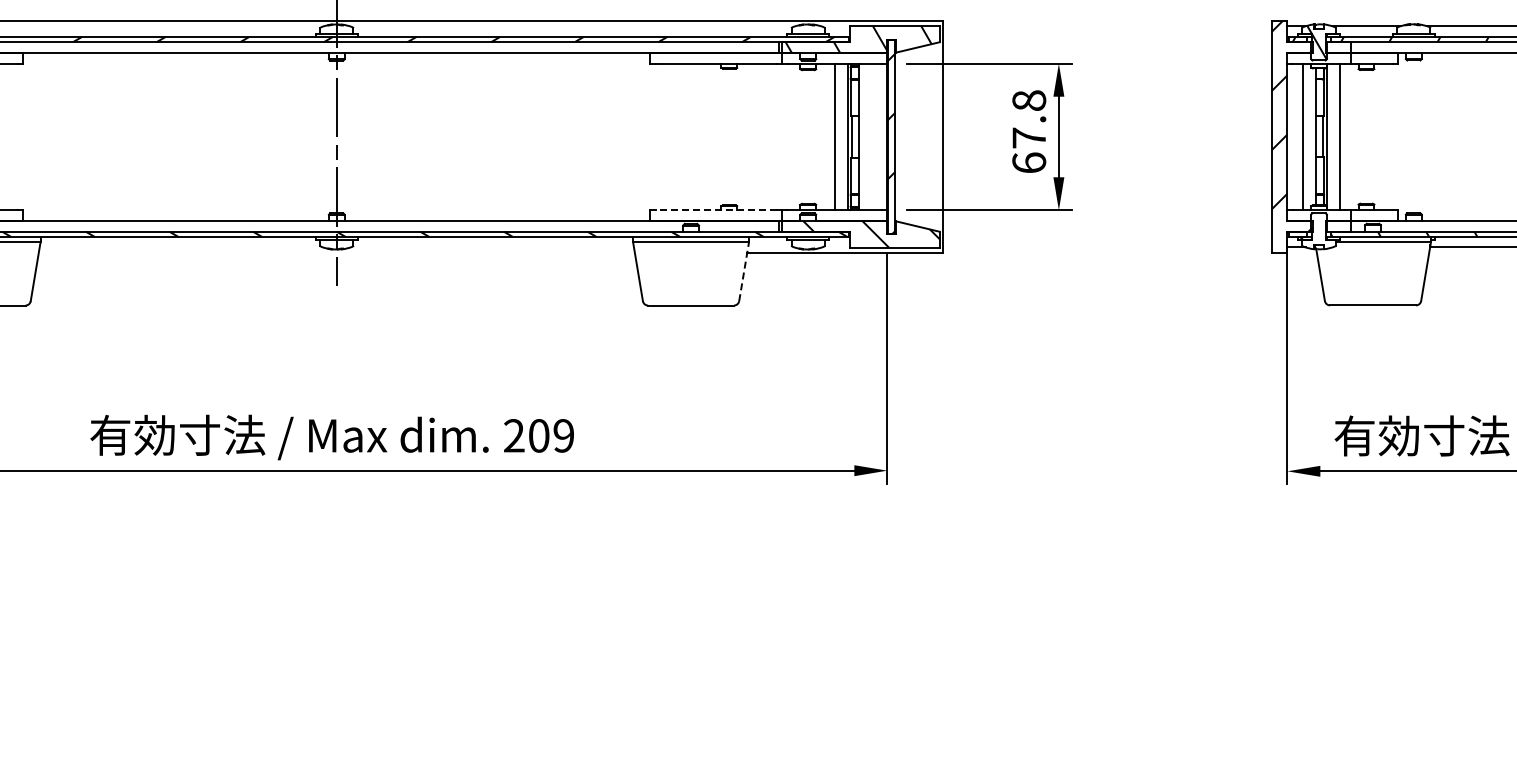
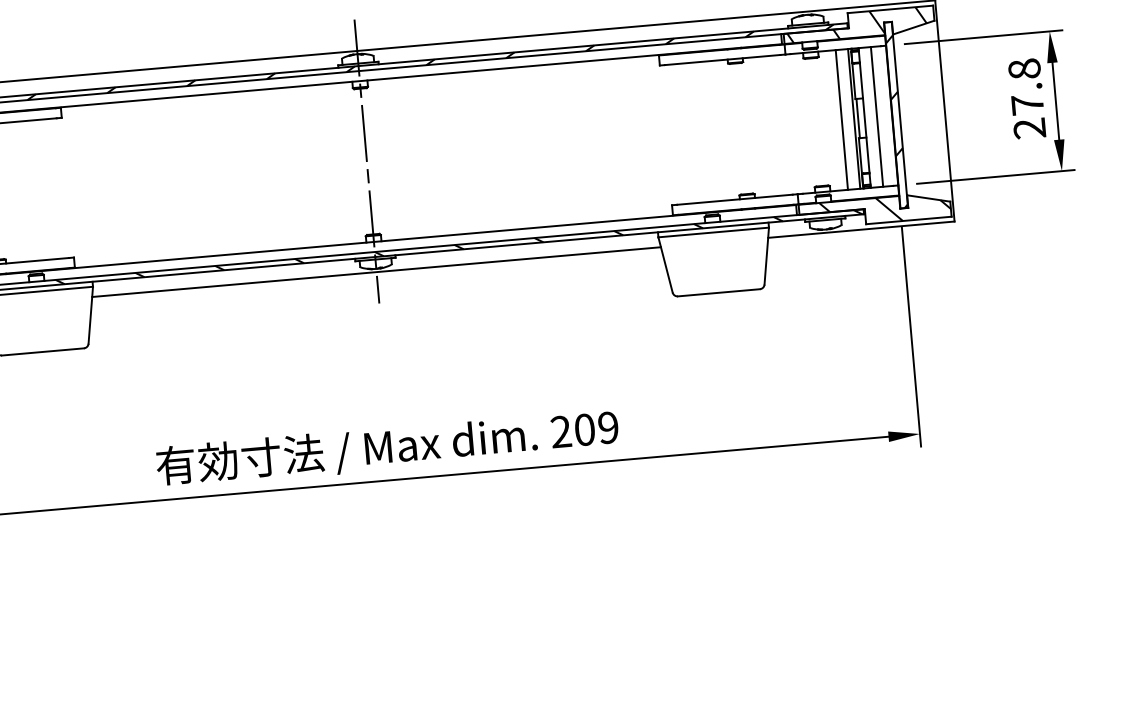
line: (871, 136) -> (877, 116), added
text: (1029, 162) -> (1029, 128), 67.8 -> 27.8
line: (716, 210) -> (735, 199), dashed -> solid
line: (336, 252) -> (376, 271), added
line: (744, 271) -> (767, 255), dashed -> solid

